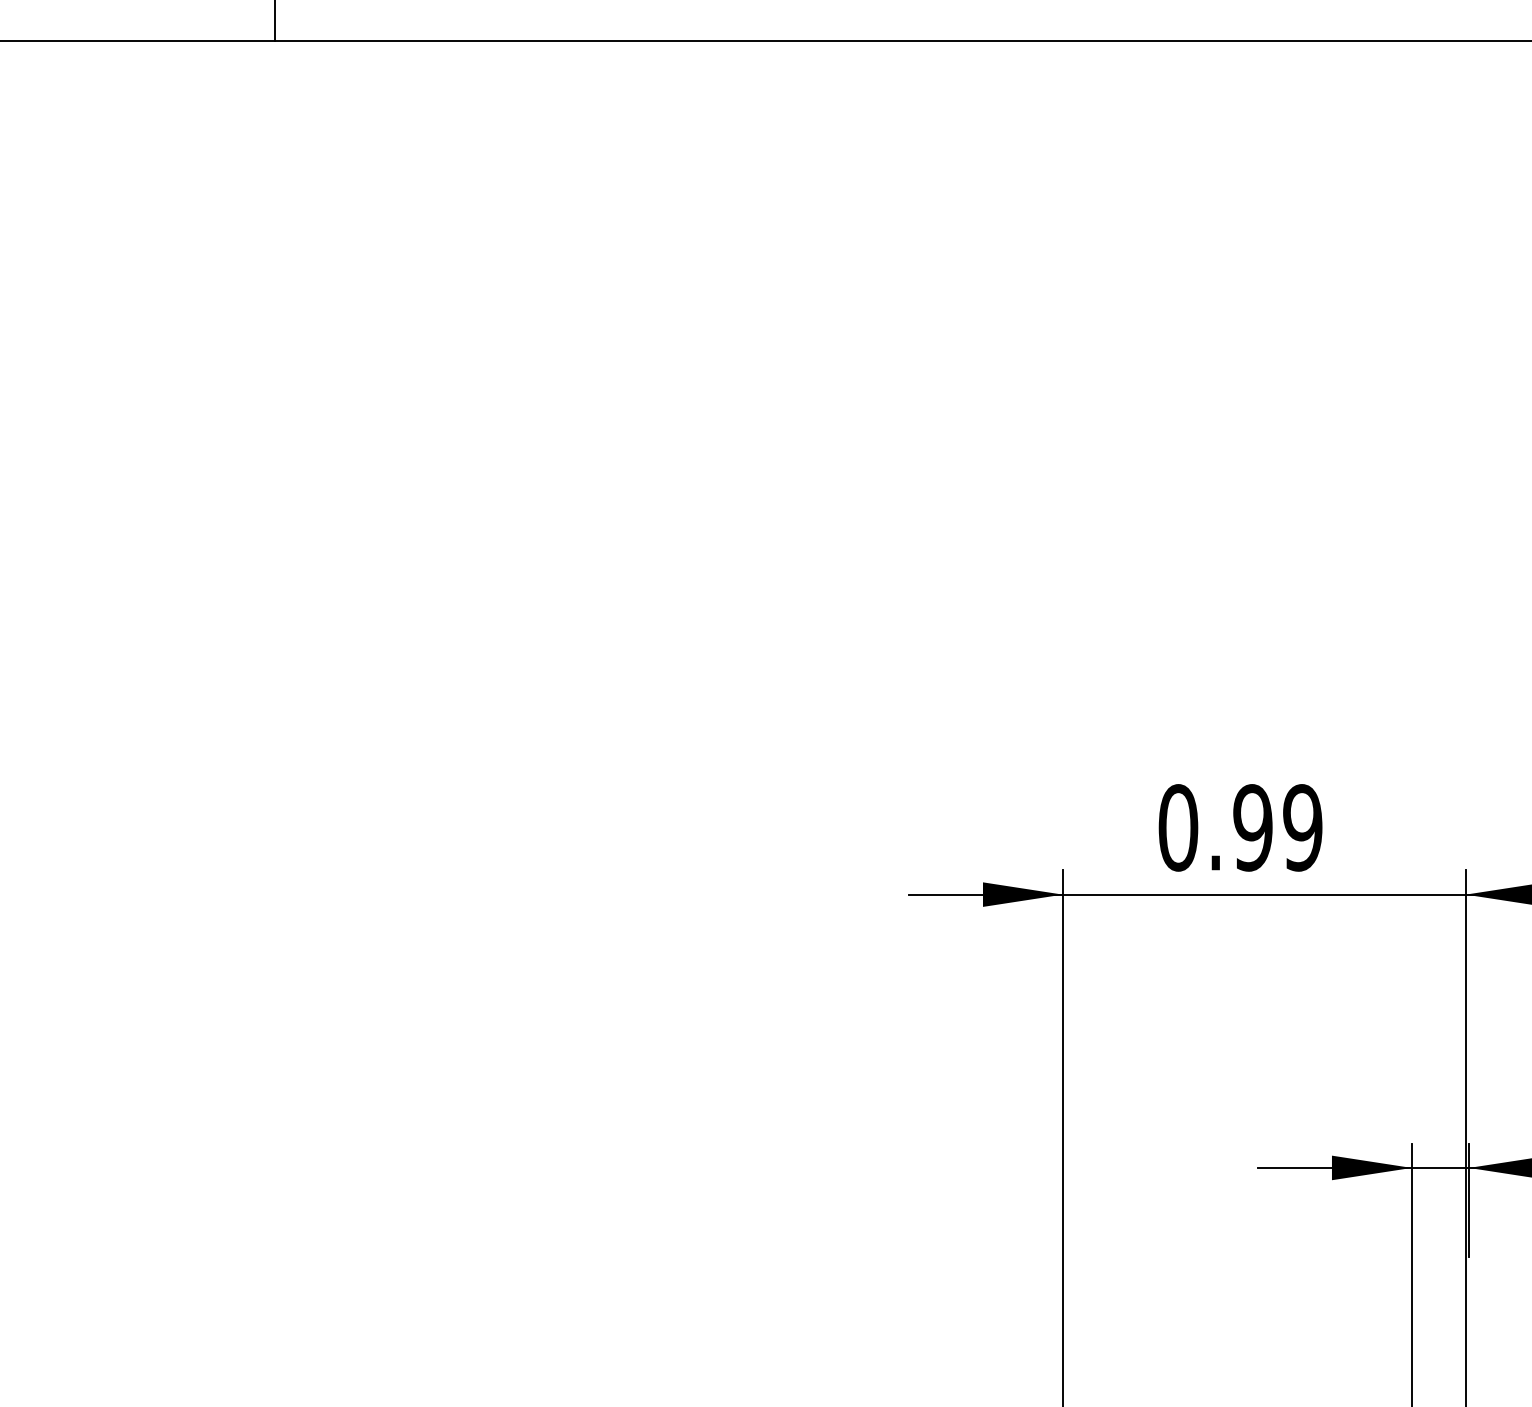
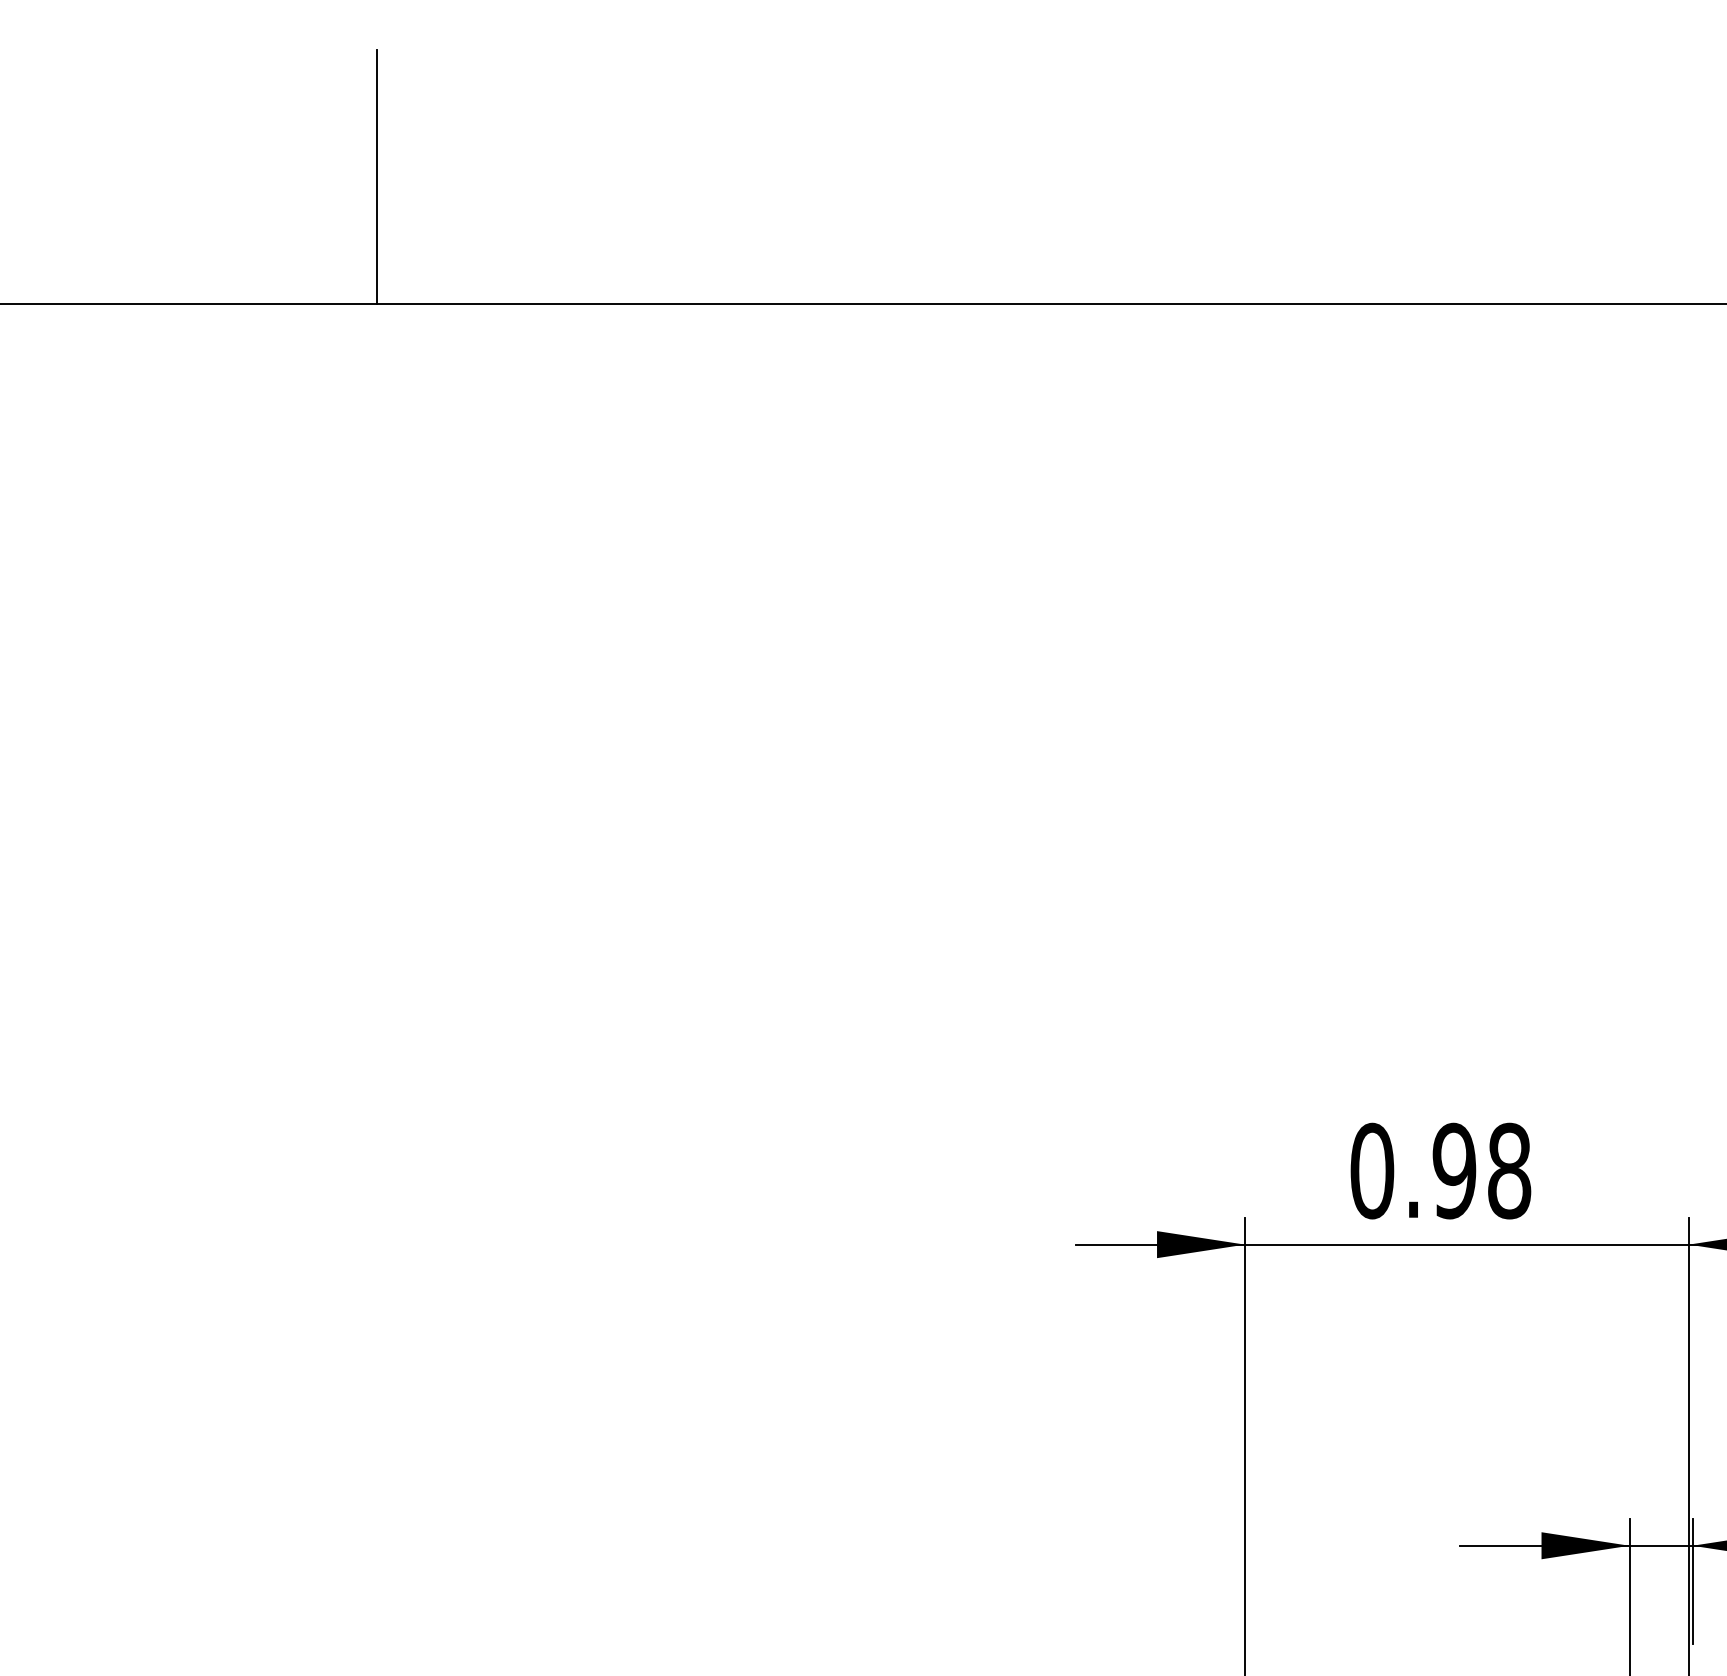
text: (1302, 827) -> (1509, 1170), 0.99 -> 0.98

